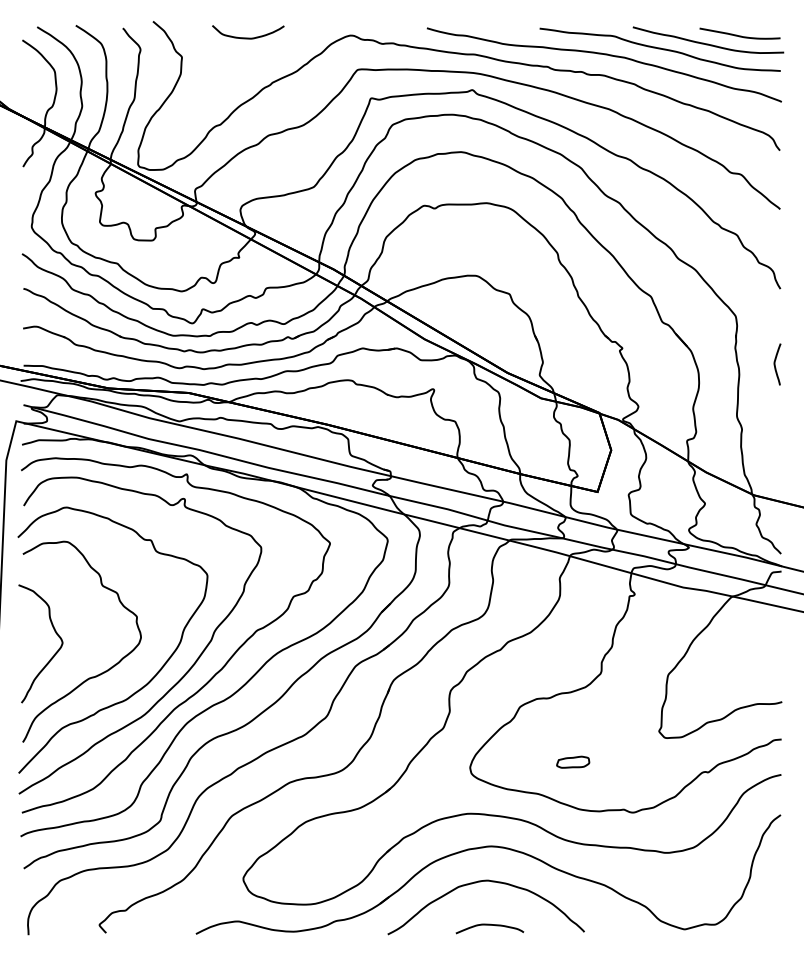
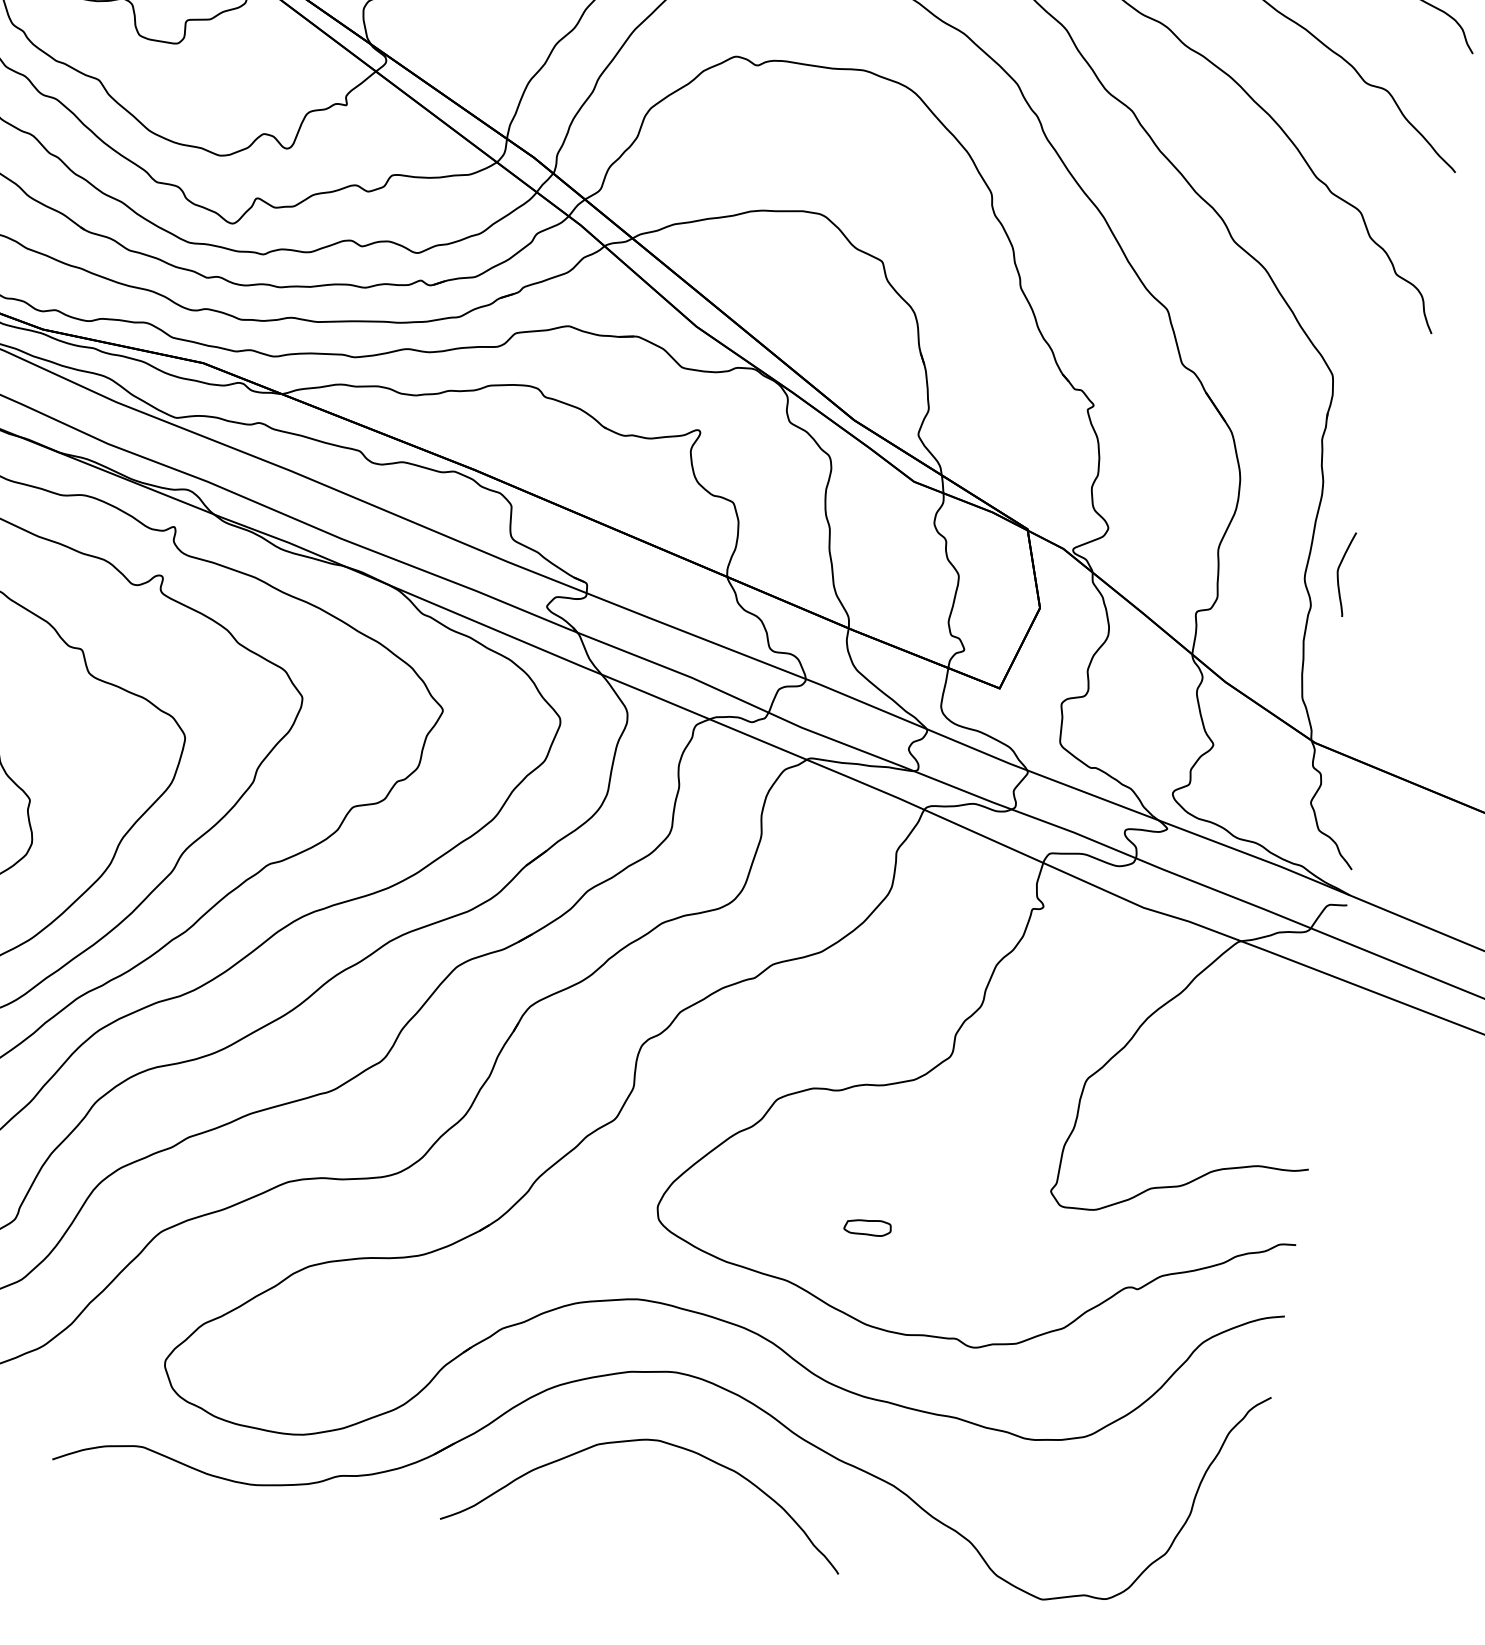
curve: (775, 364) -> (1339, 573), moved
part: (573, 761) -> (868, 1225), size x0.7
curve: (489, 925) -> (648, 1531), removed

